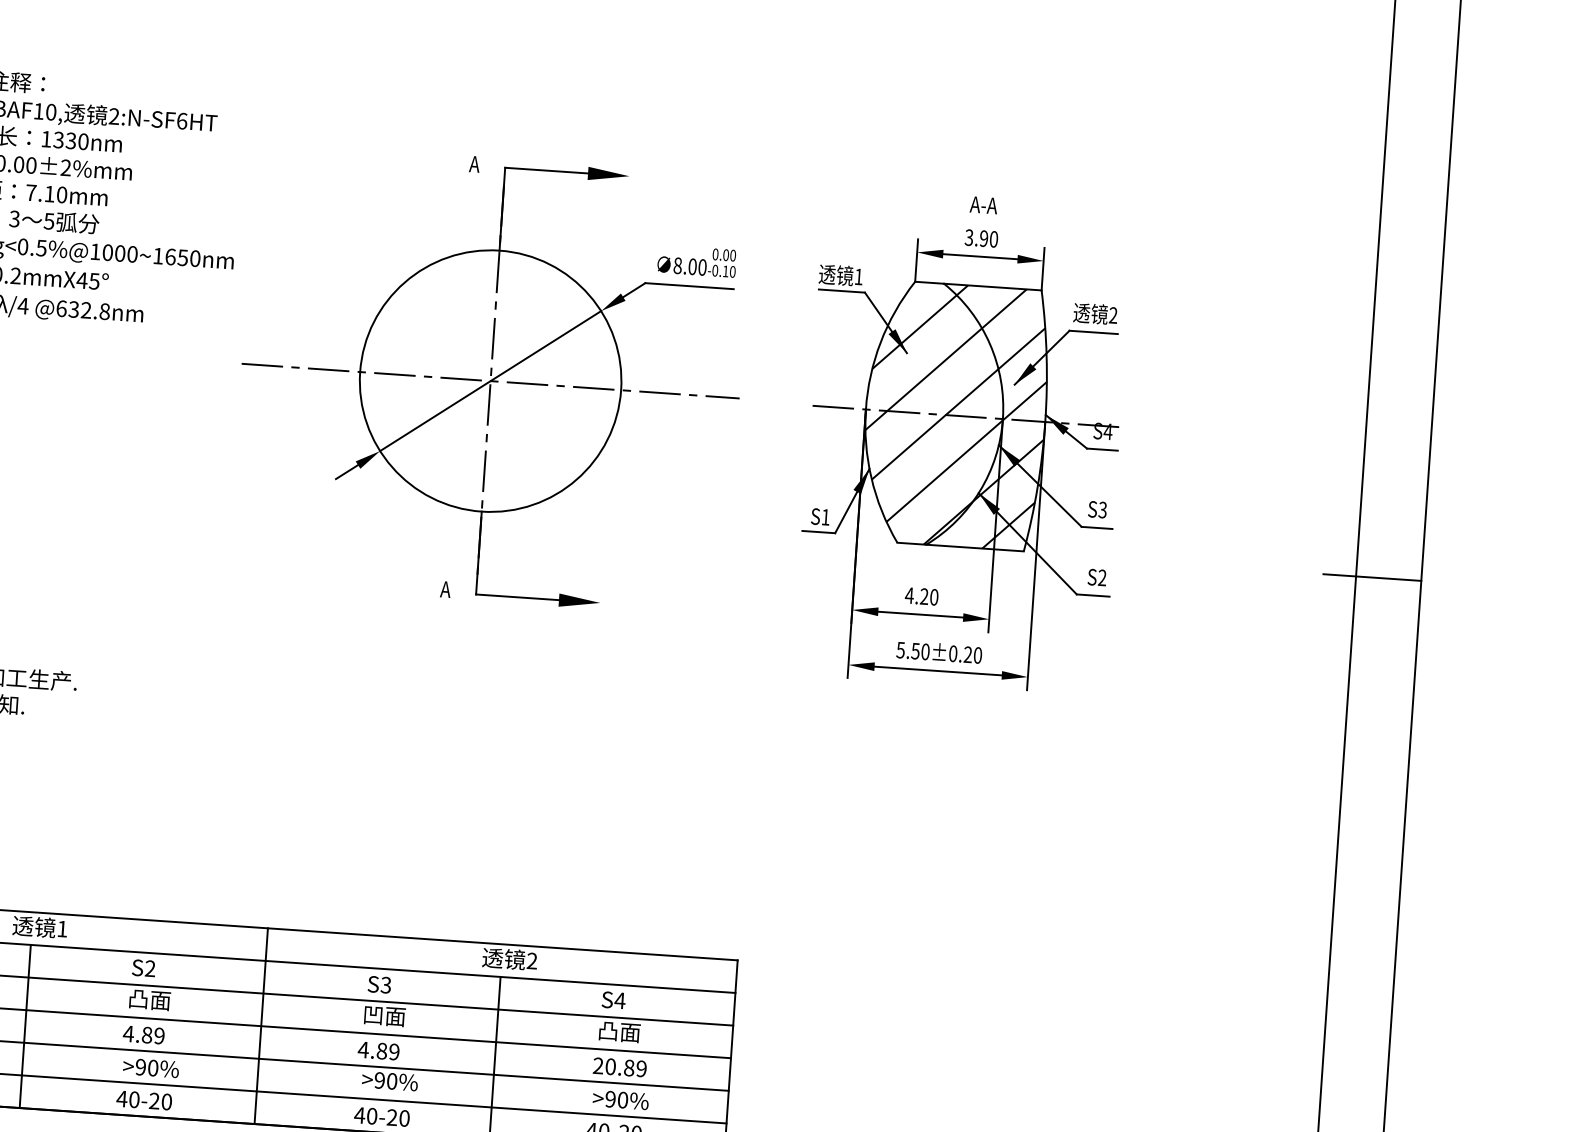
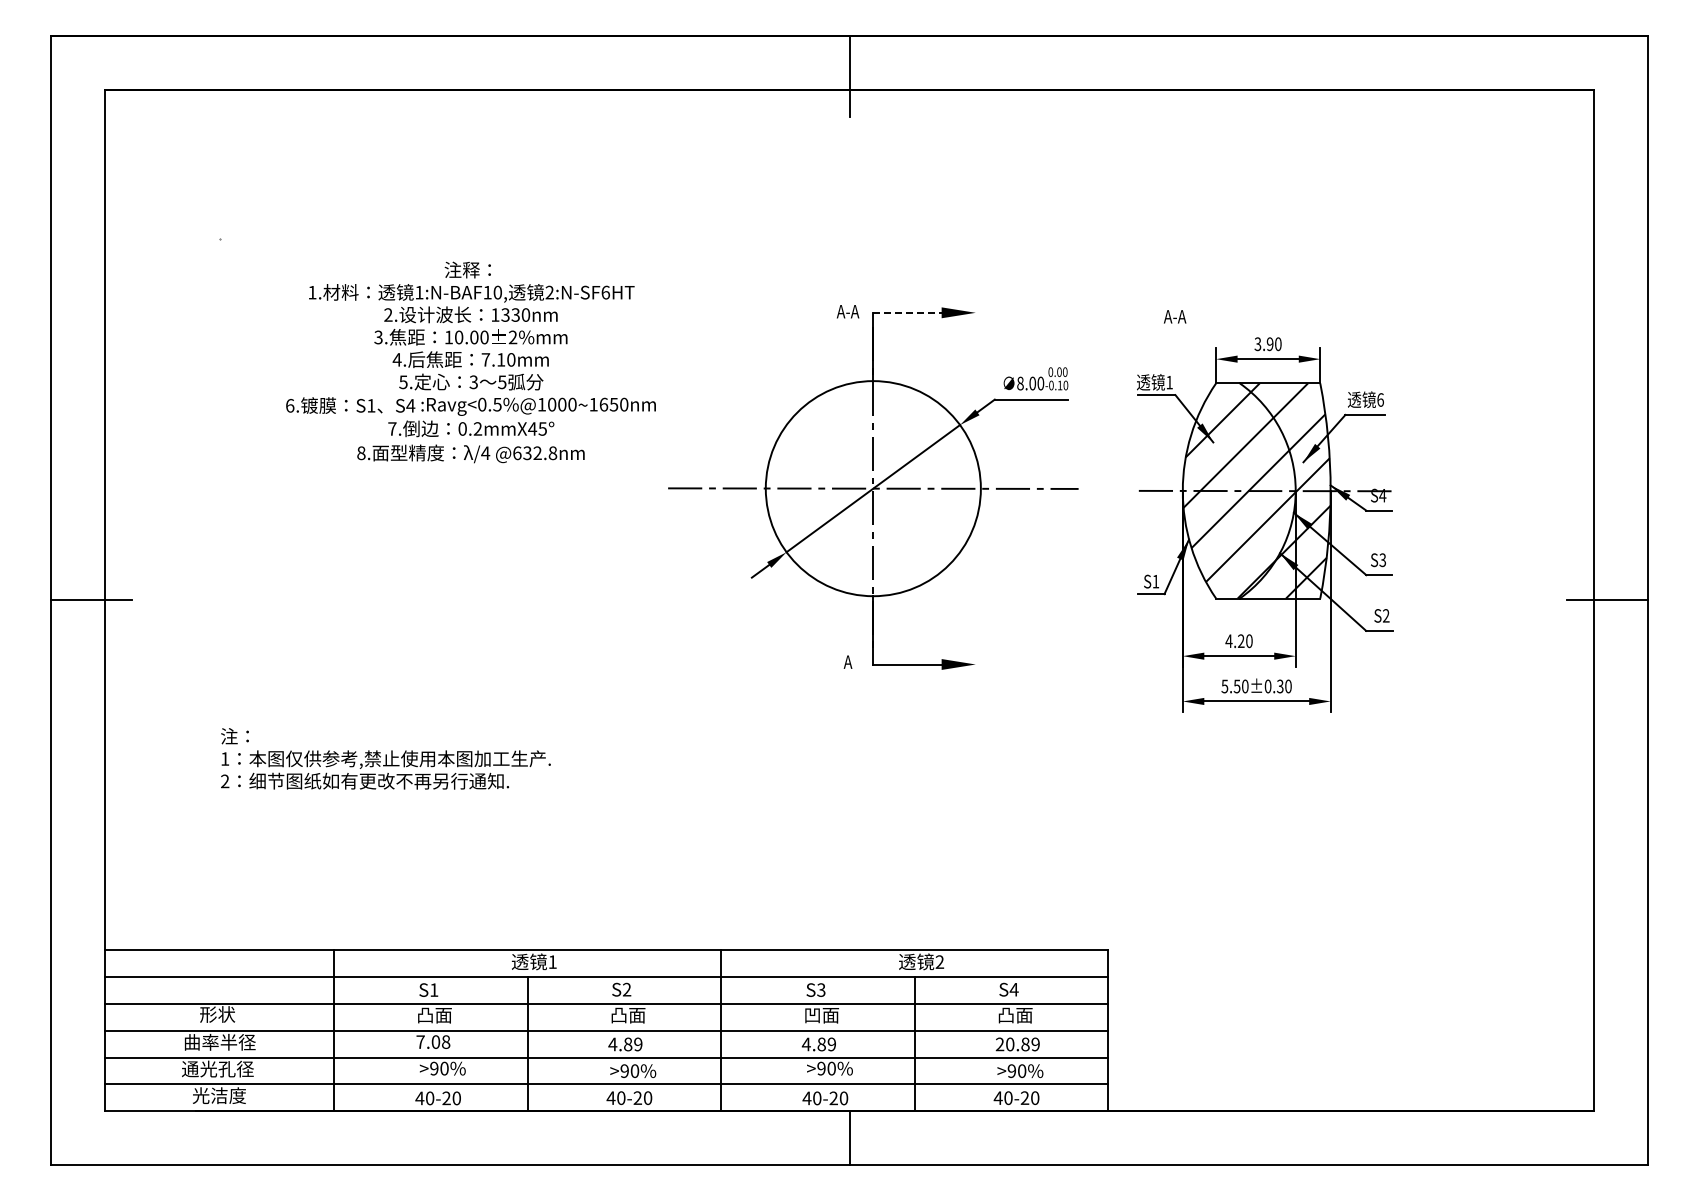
text: (473, 164) -> (847, 311), A -> A-A
line: (546, 170) -> (907, 312), solid -> dashed
text: (984, 204) -> (1175, 316), moved
text: (1113, 314) -> (1380, 399), 2 -> 6
text: (967, 654) -> (1279, 686), 5.50±0.20 -> 5.50±0.30

